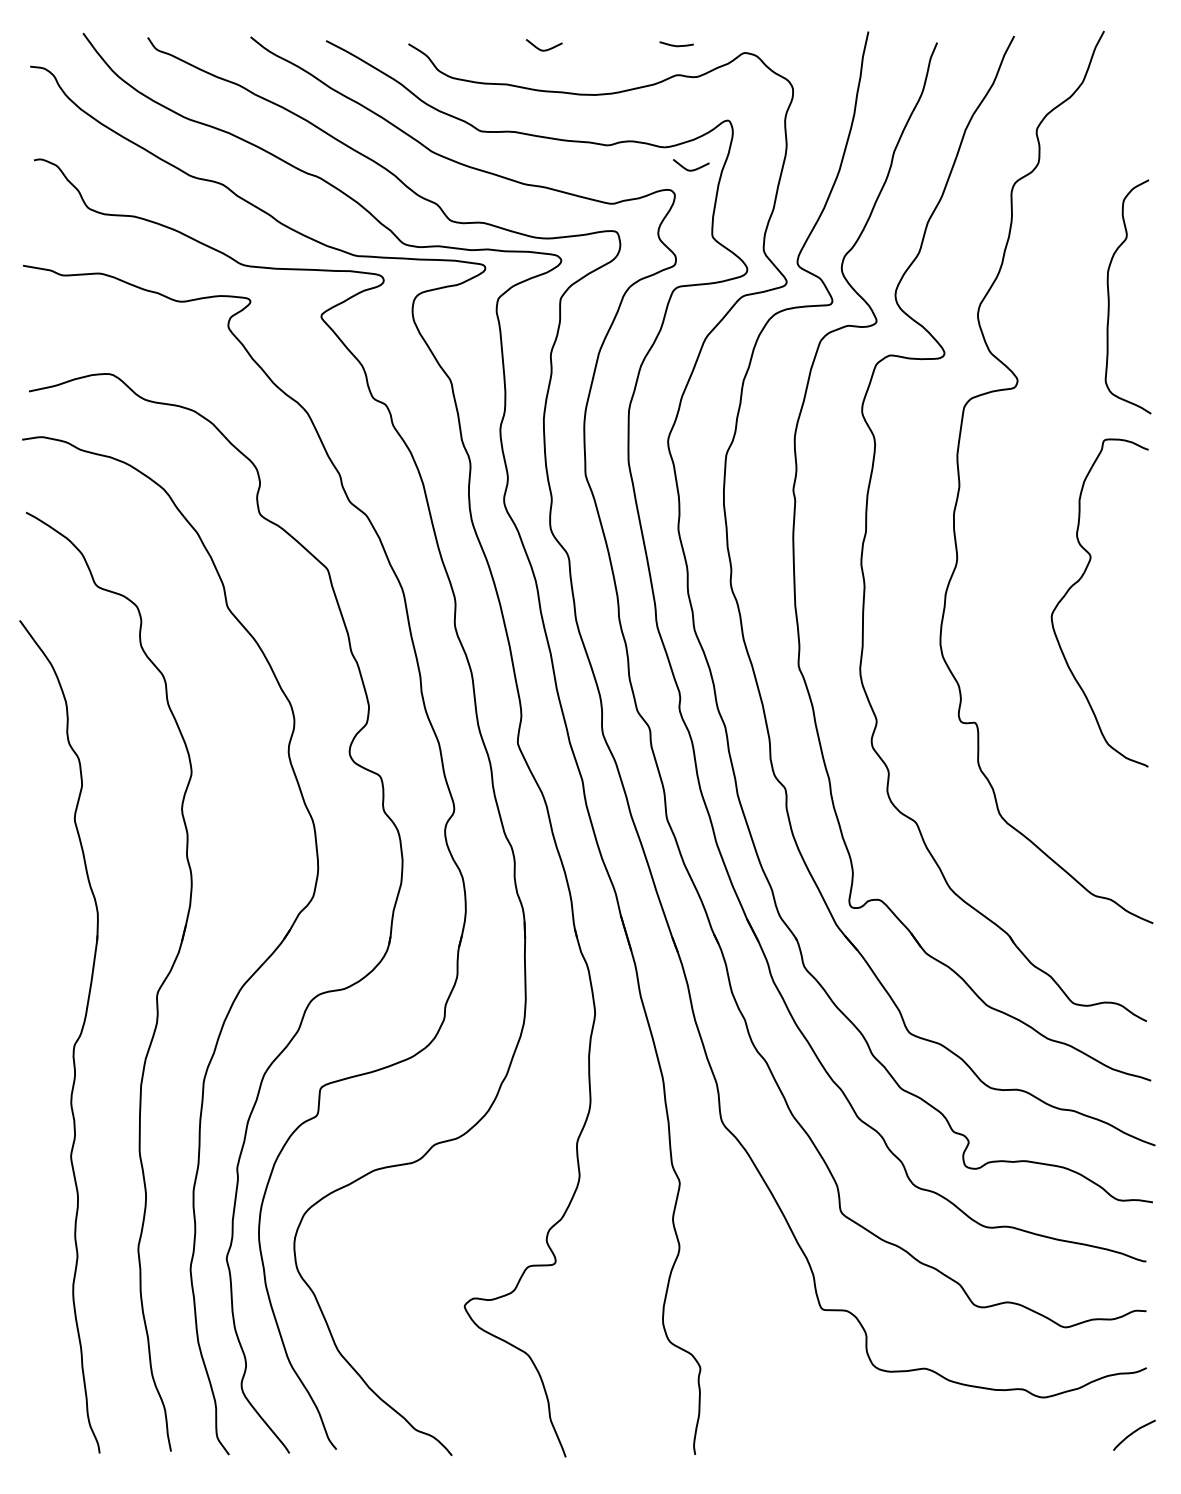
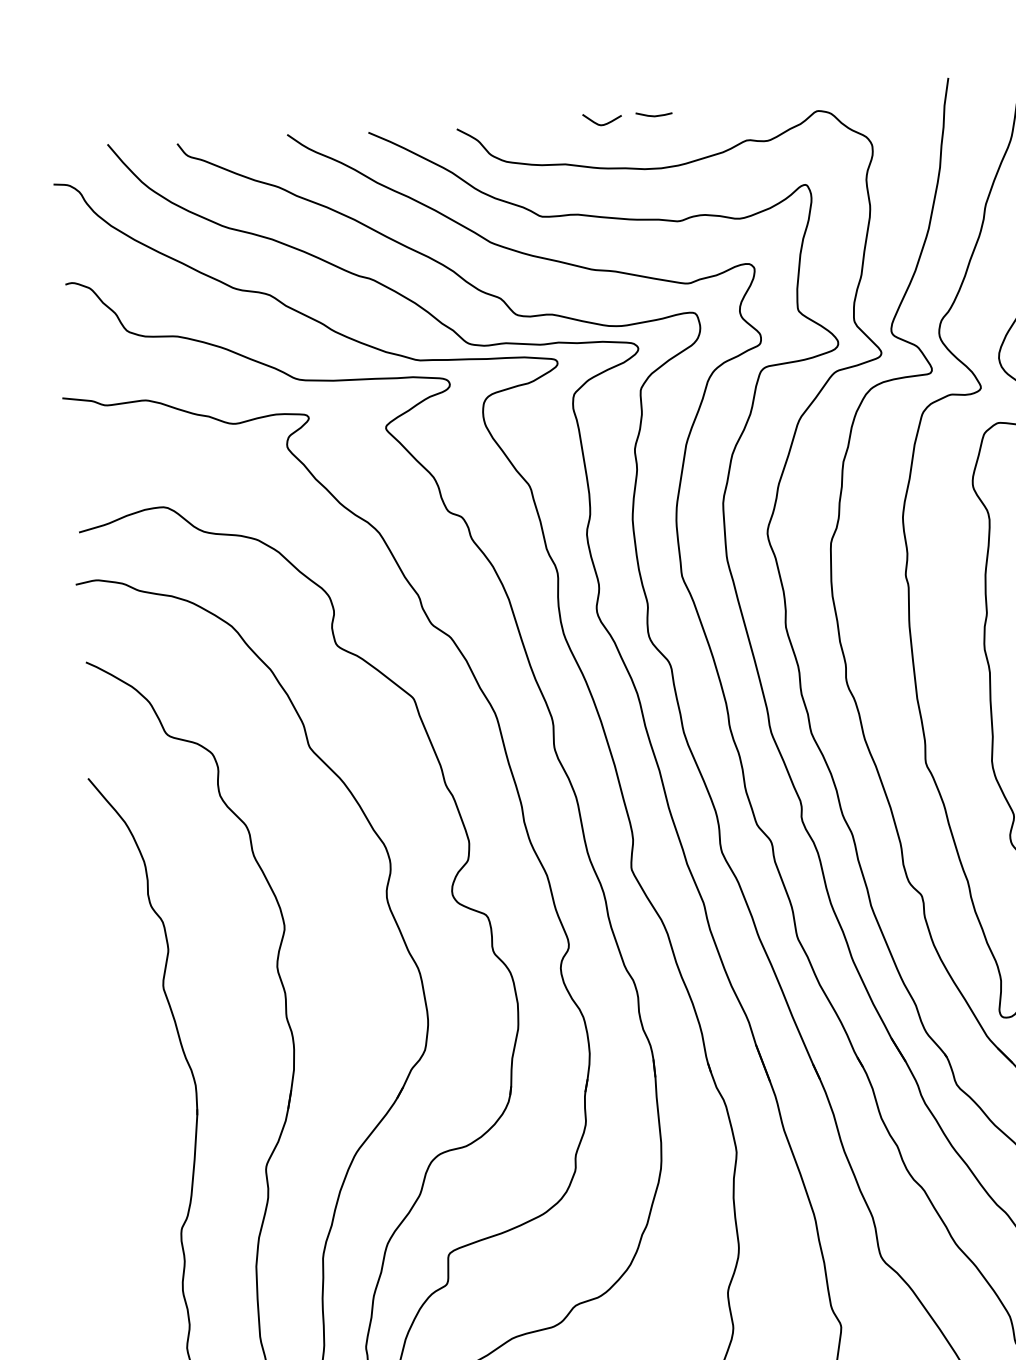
line: (676, 45) -> (653, 115), moved
curve: (691, 169) -> (770, 240), removed

